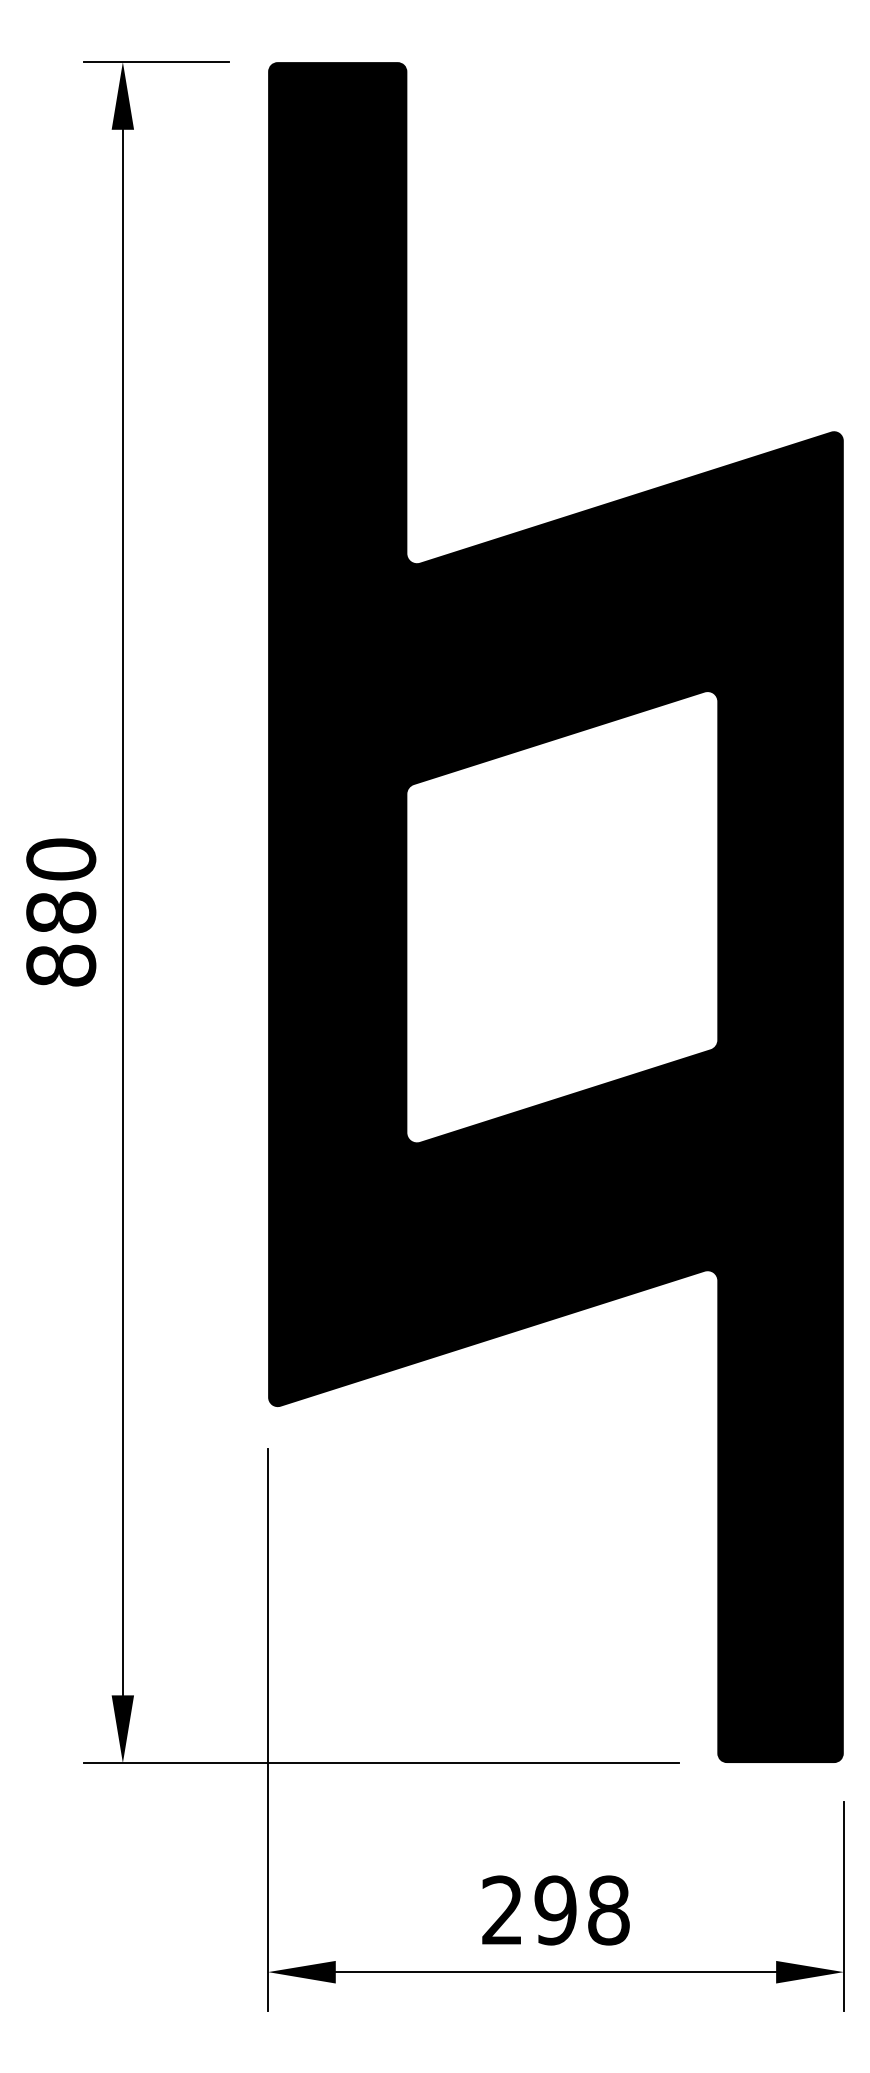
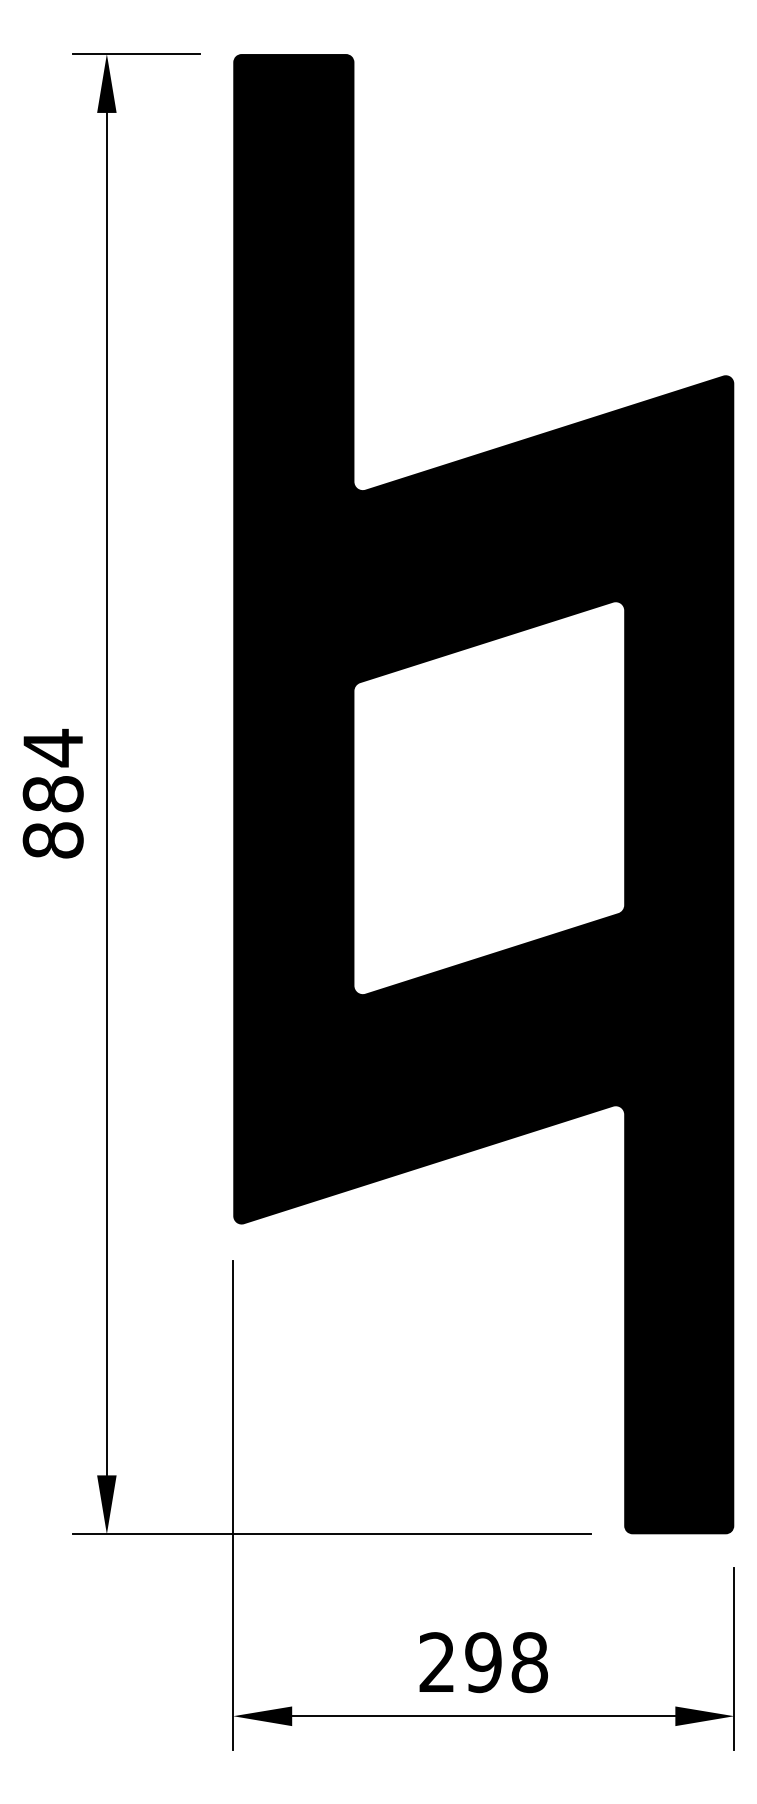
text: (60, 858) -> (52, 747), 880 -> 884

